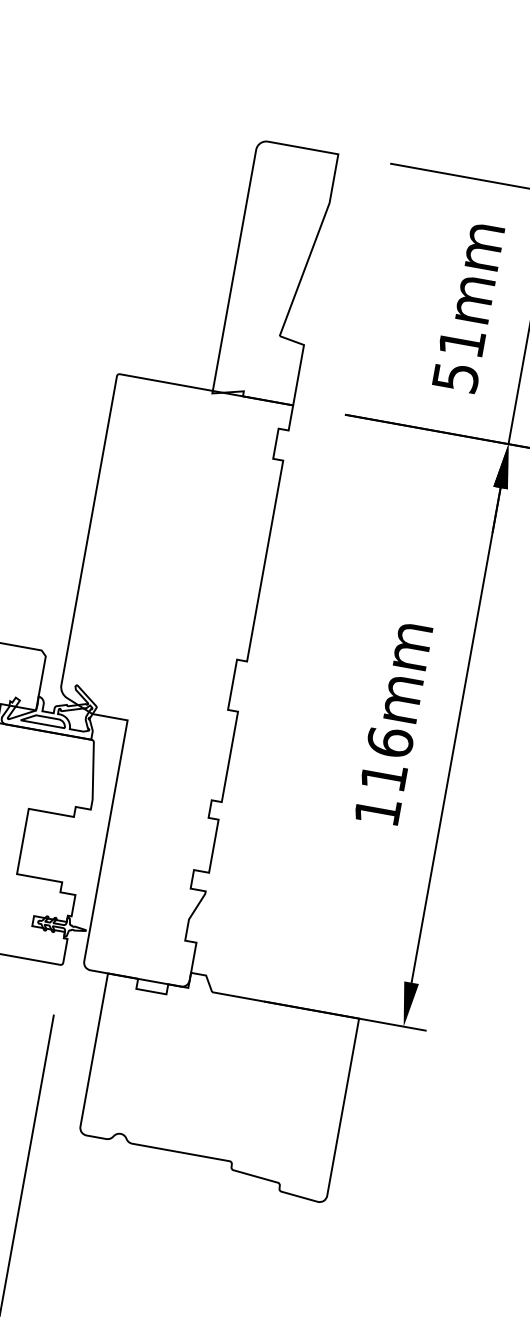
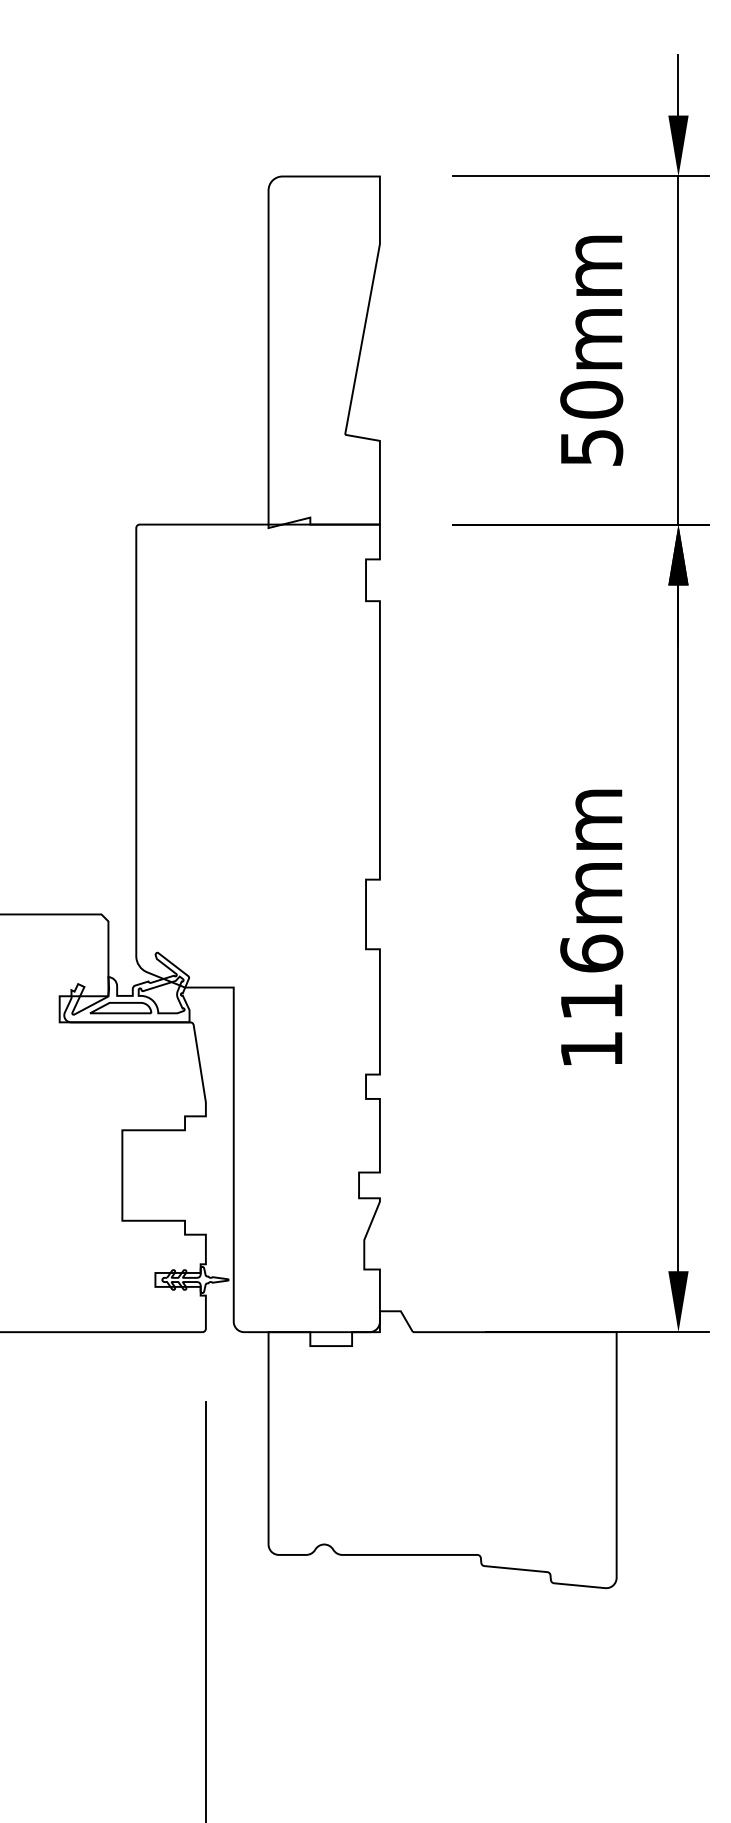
text: (462, 342) -> (591, 399), 51mm -> 50mm

